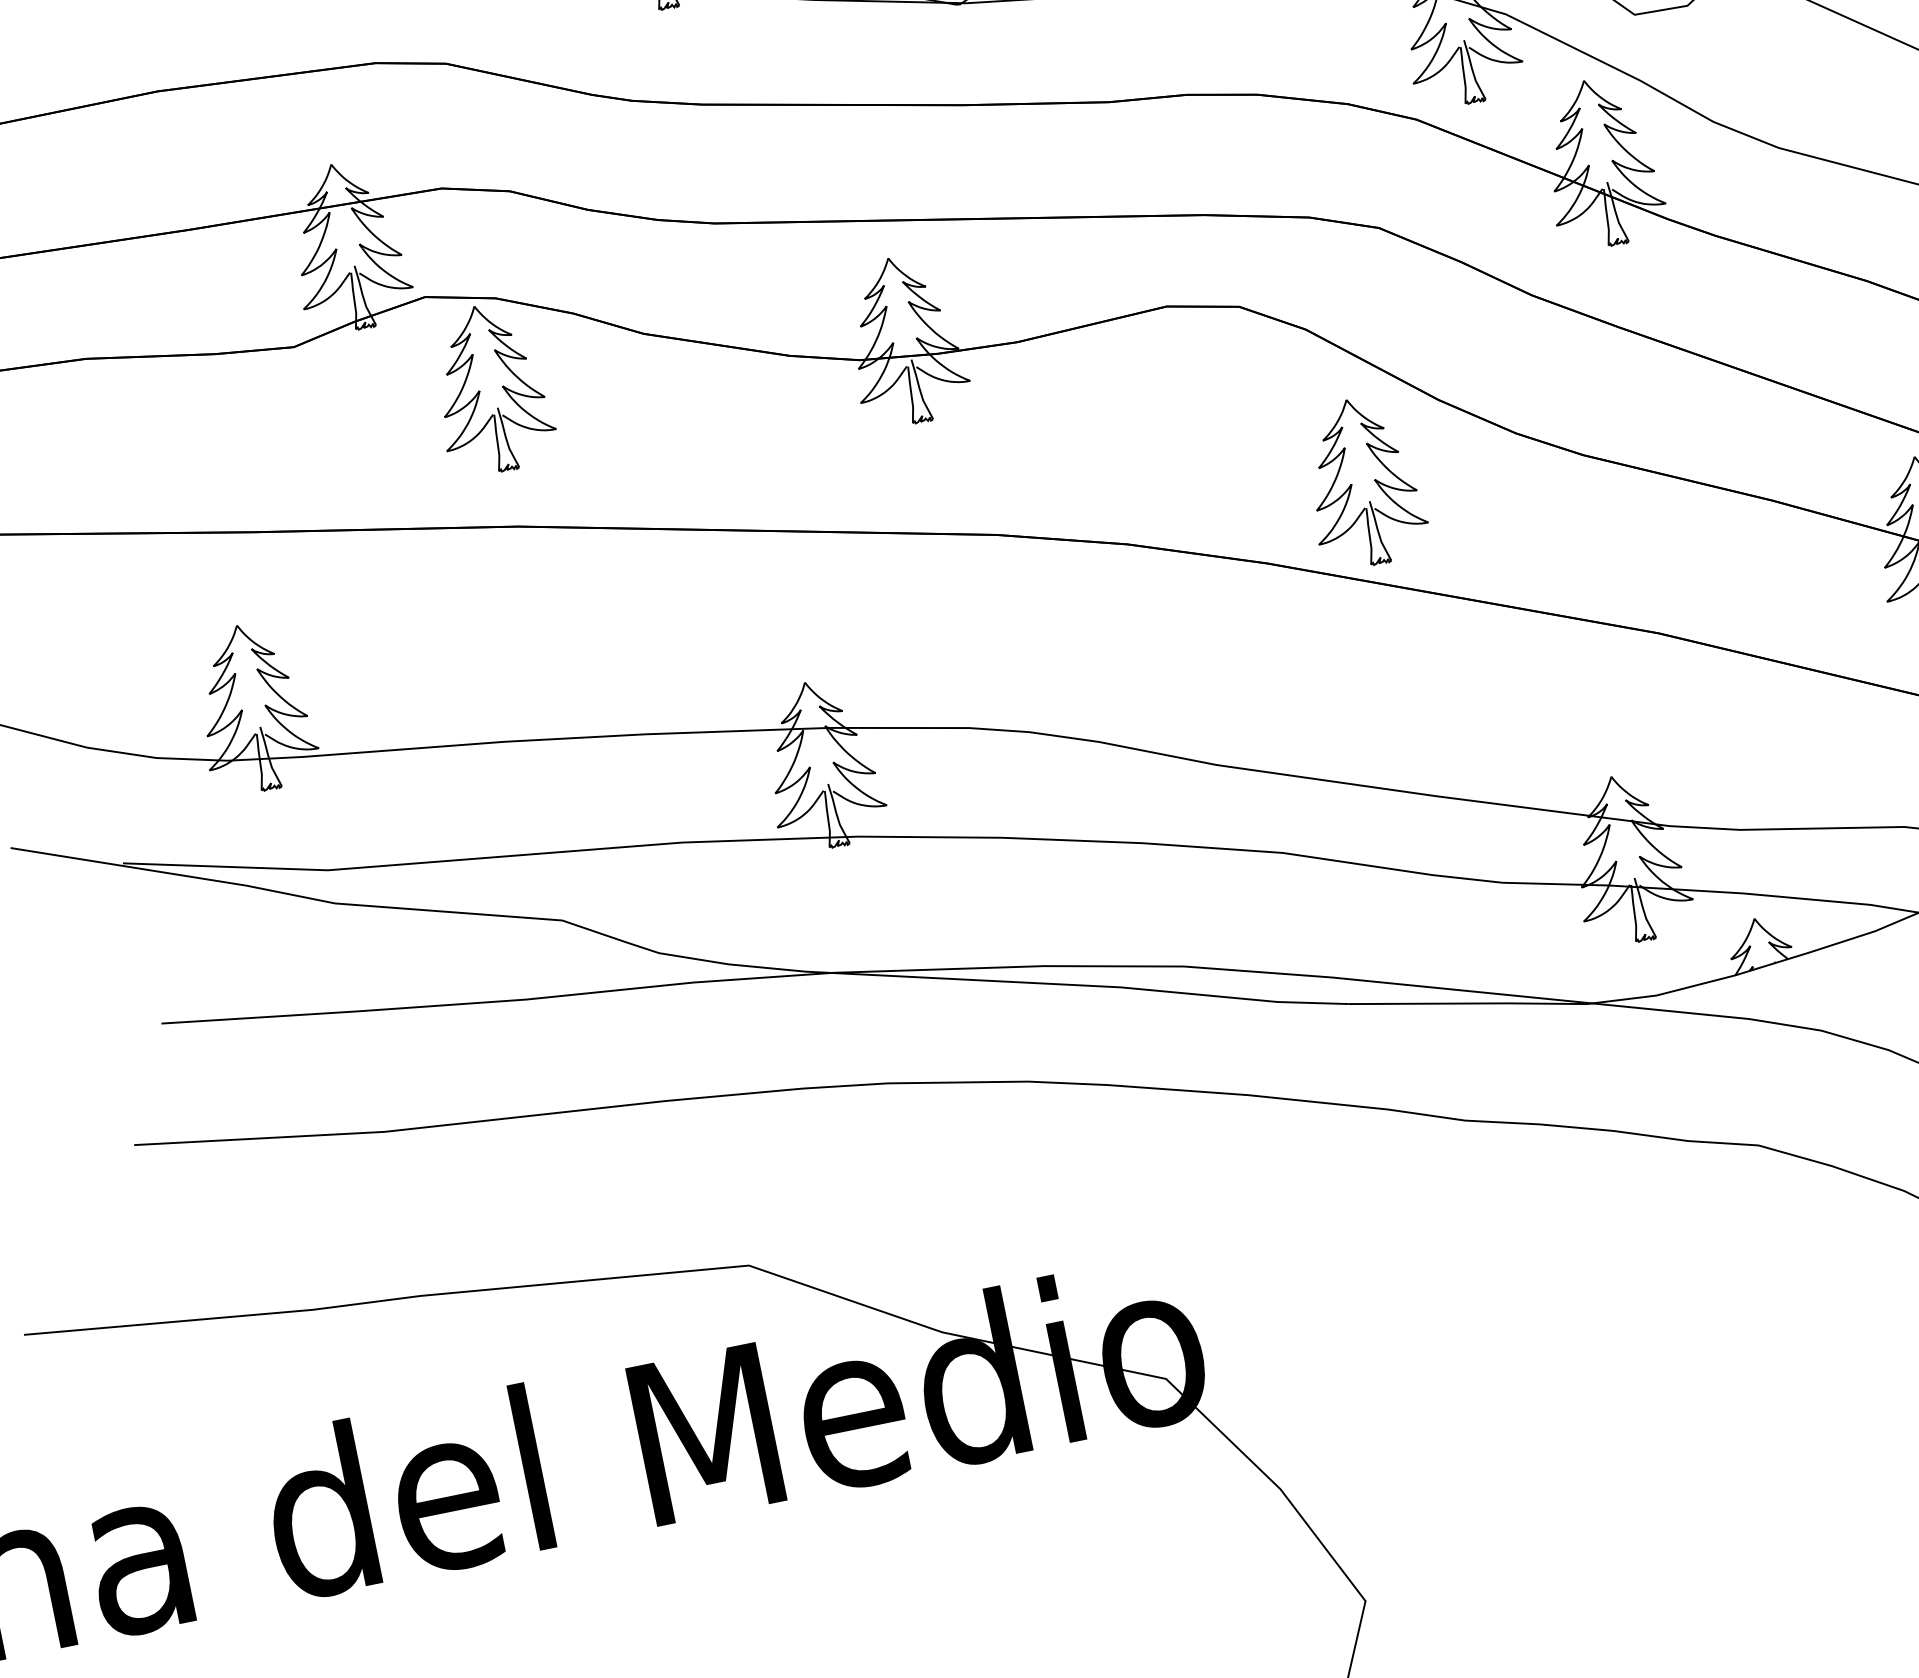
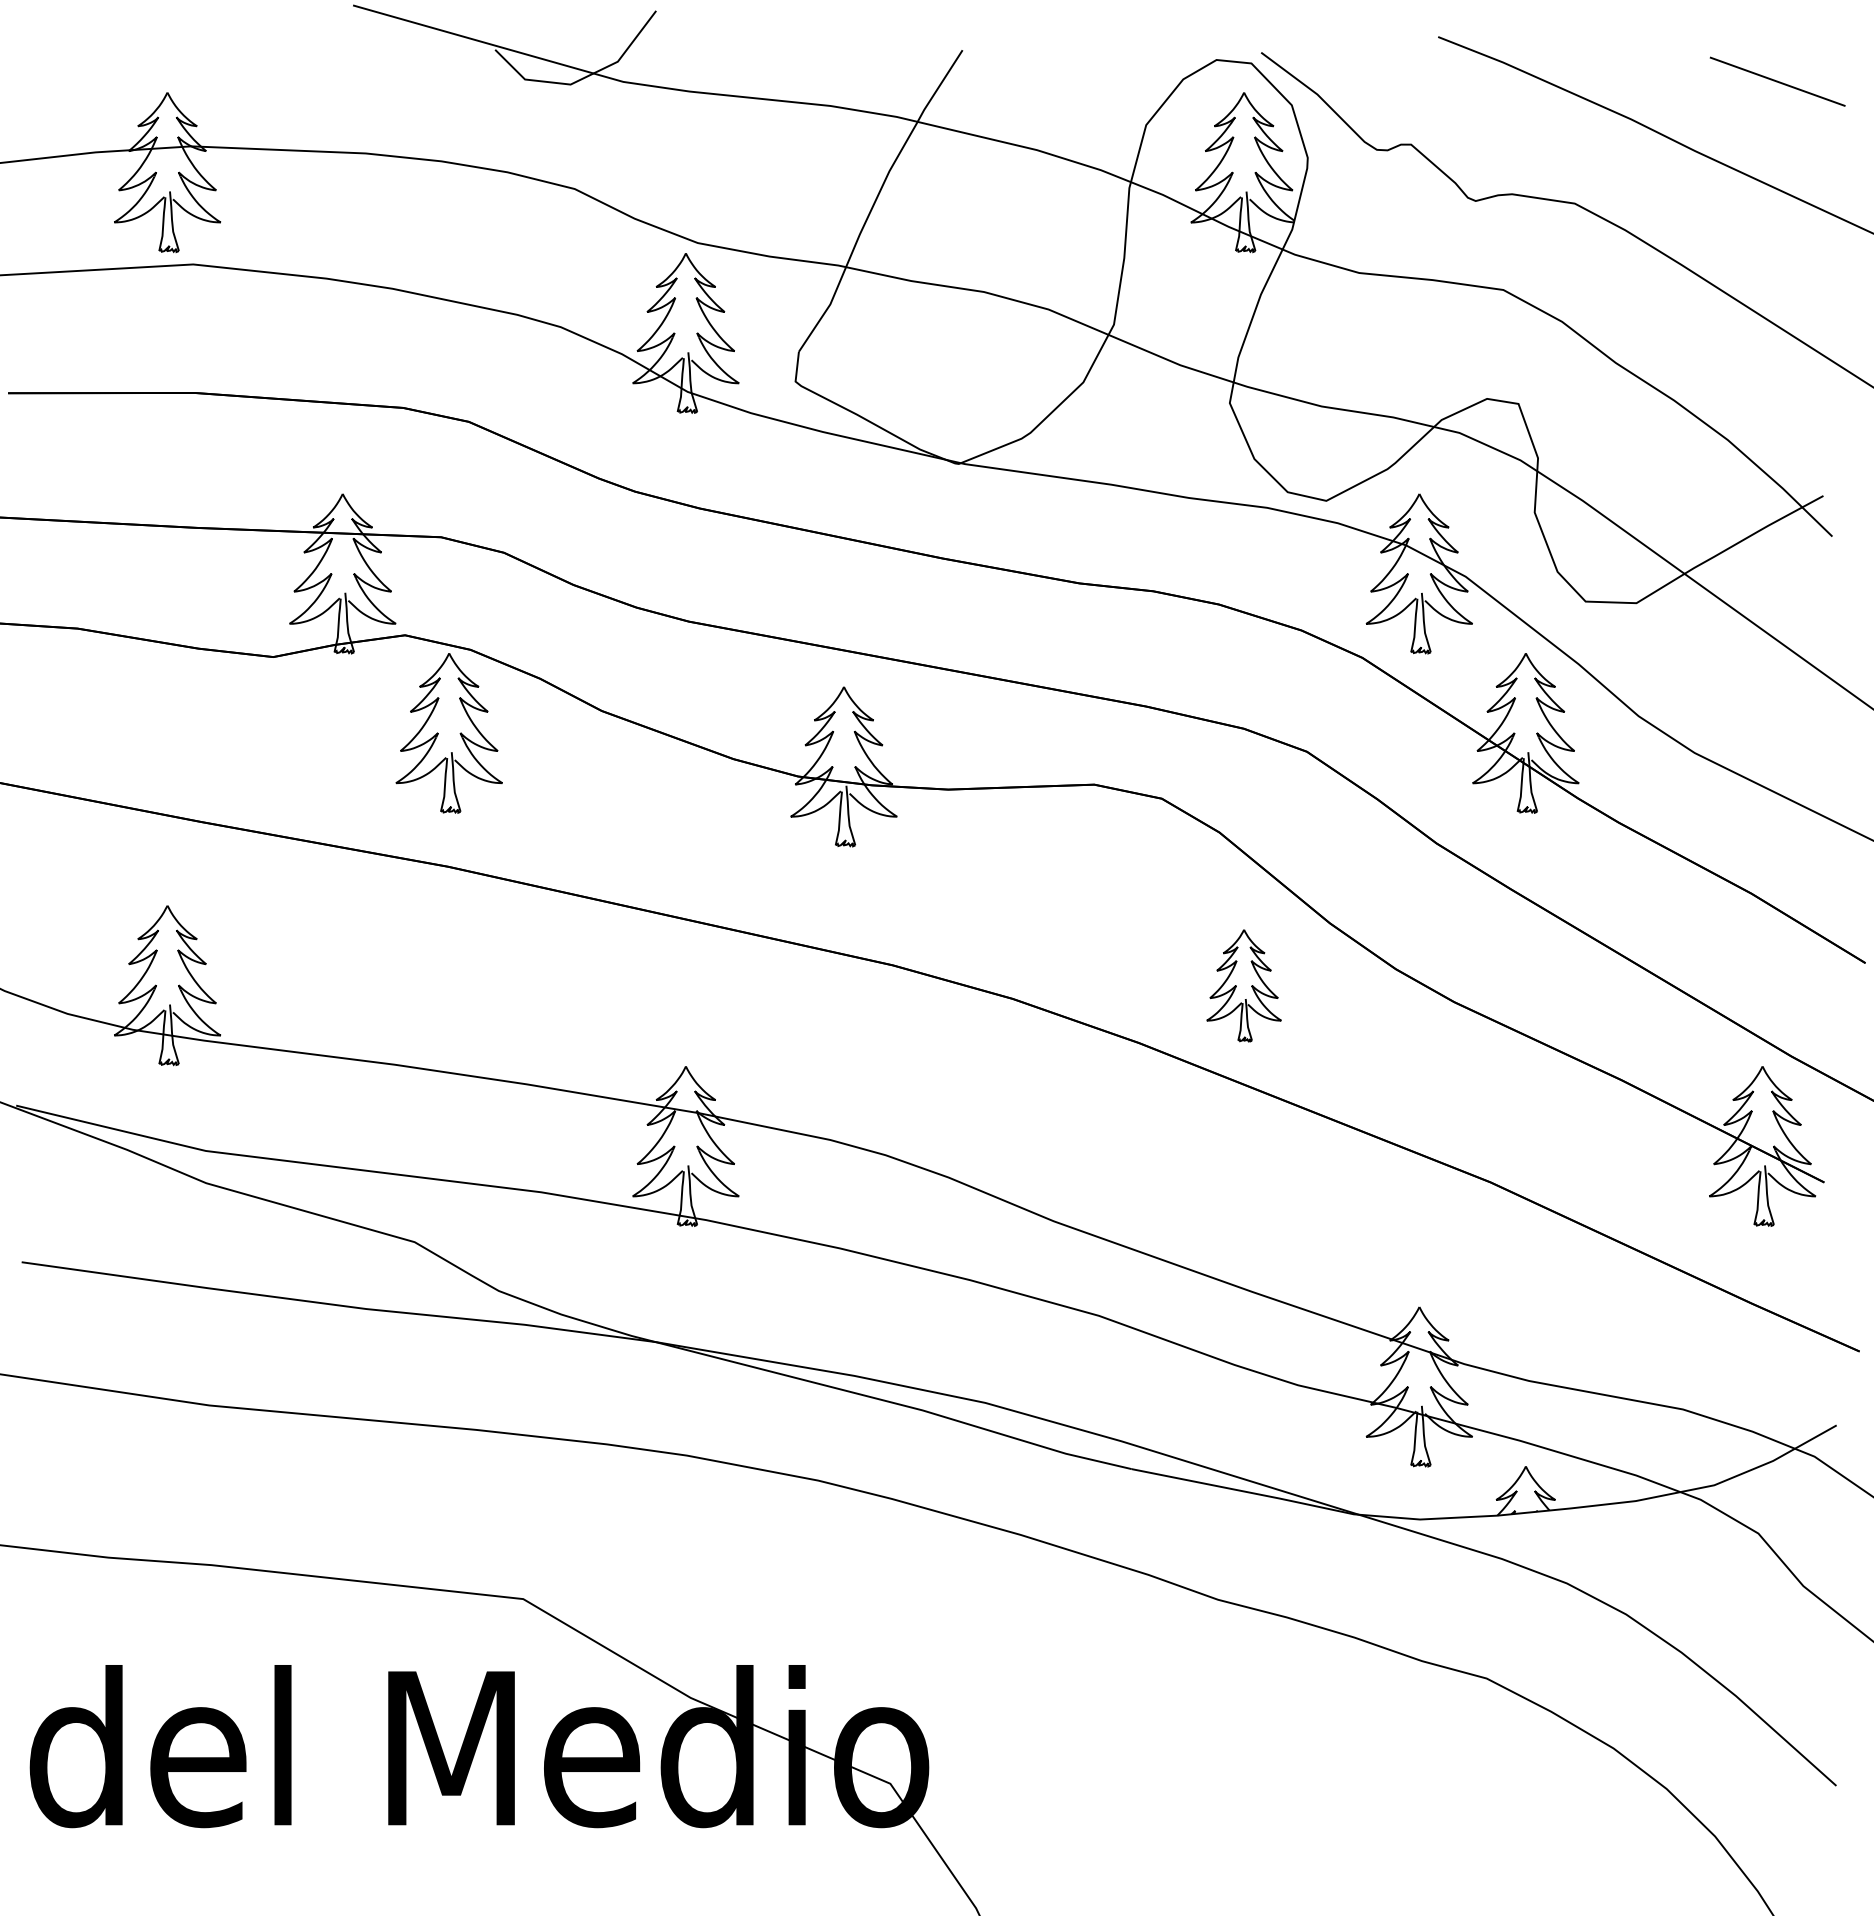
part: (1362, 482) -> (1243, 985), size x0.7

